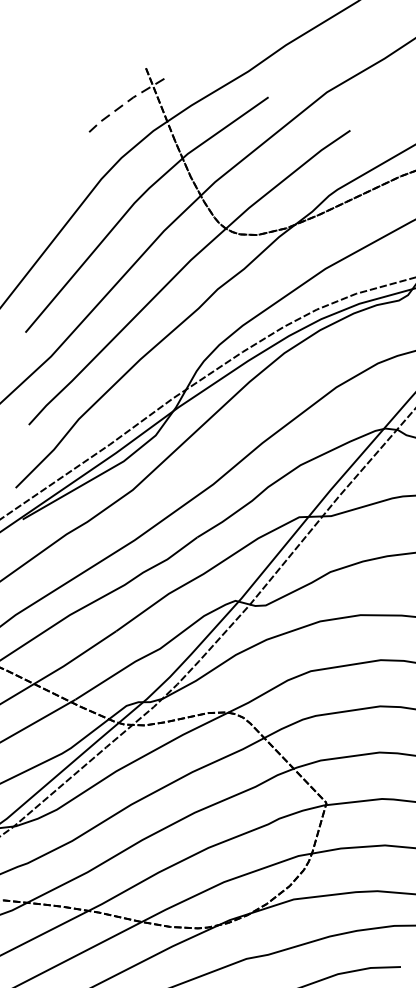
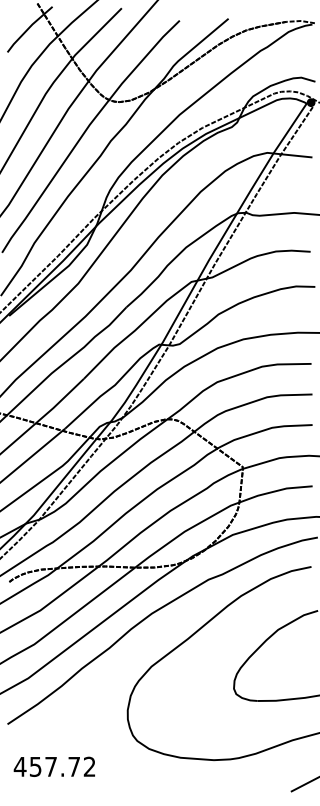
line: (126, 102) -> (28, 28), dashed -> solid

